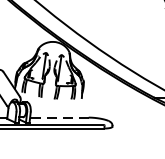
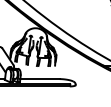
line: (60, 118) -> (40, 79), dashed -> solid

